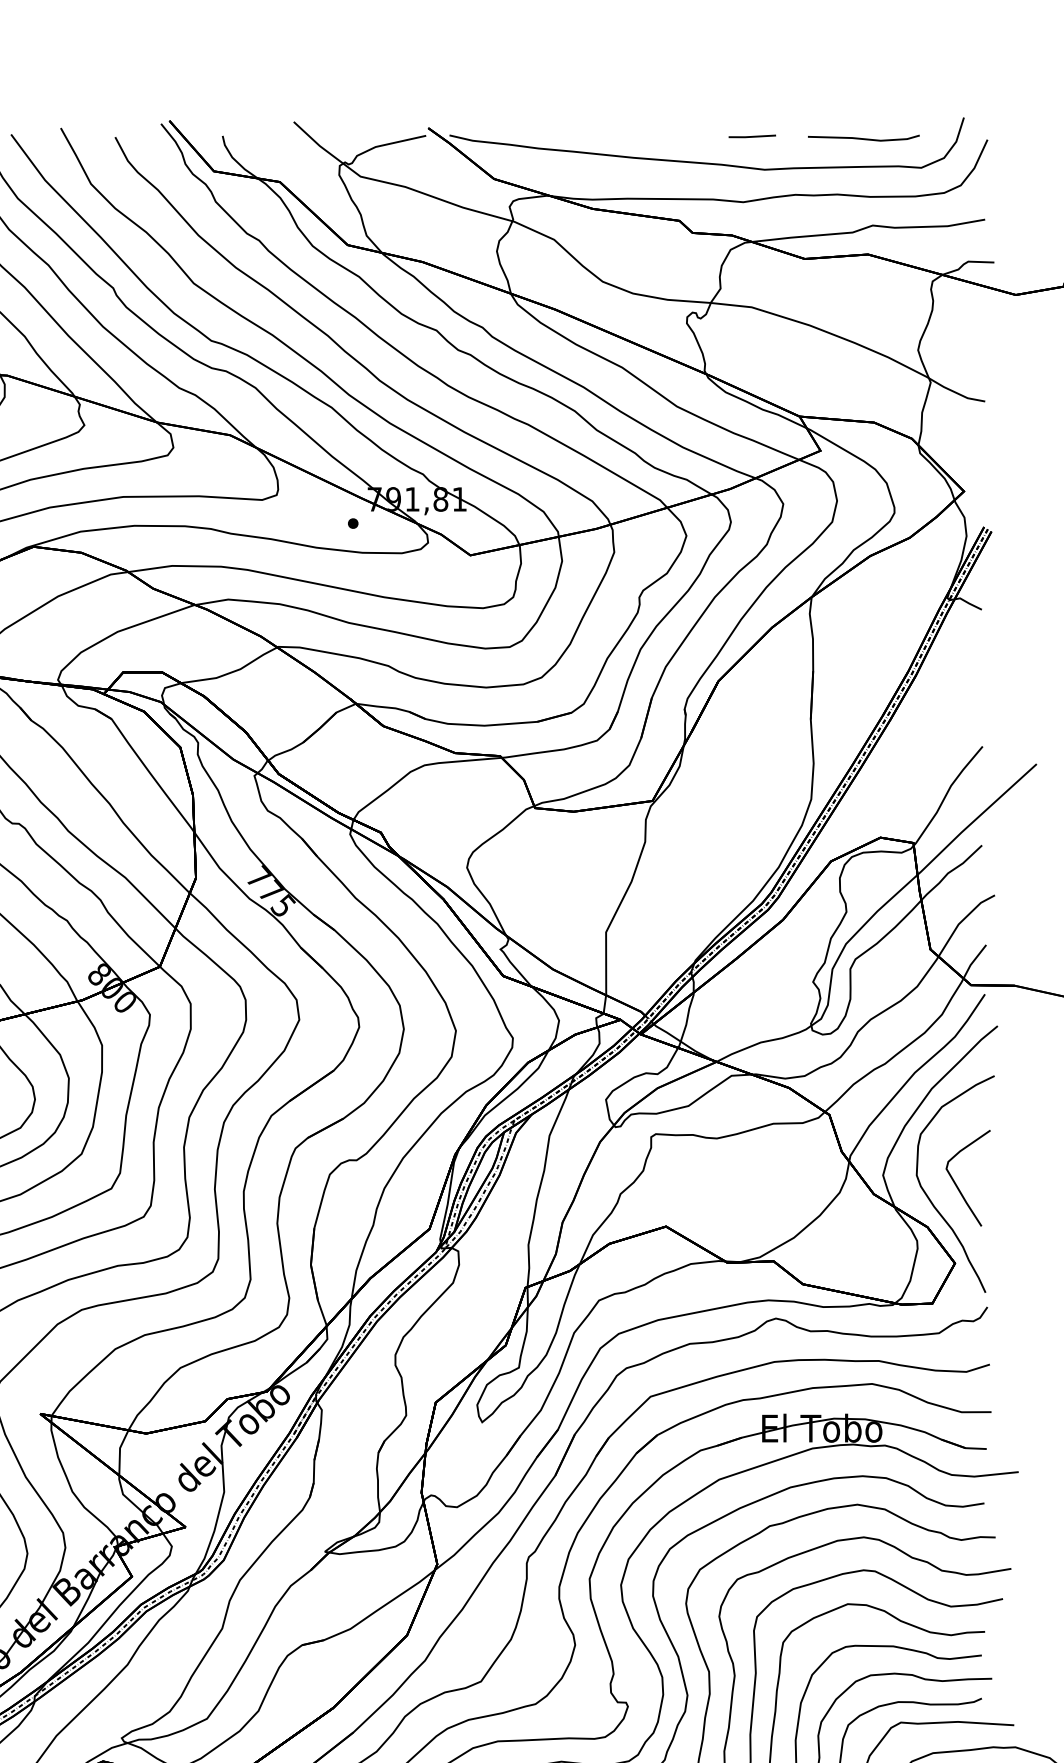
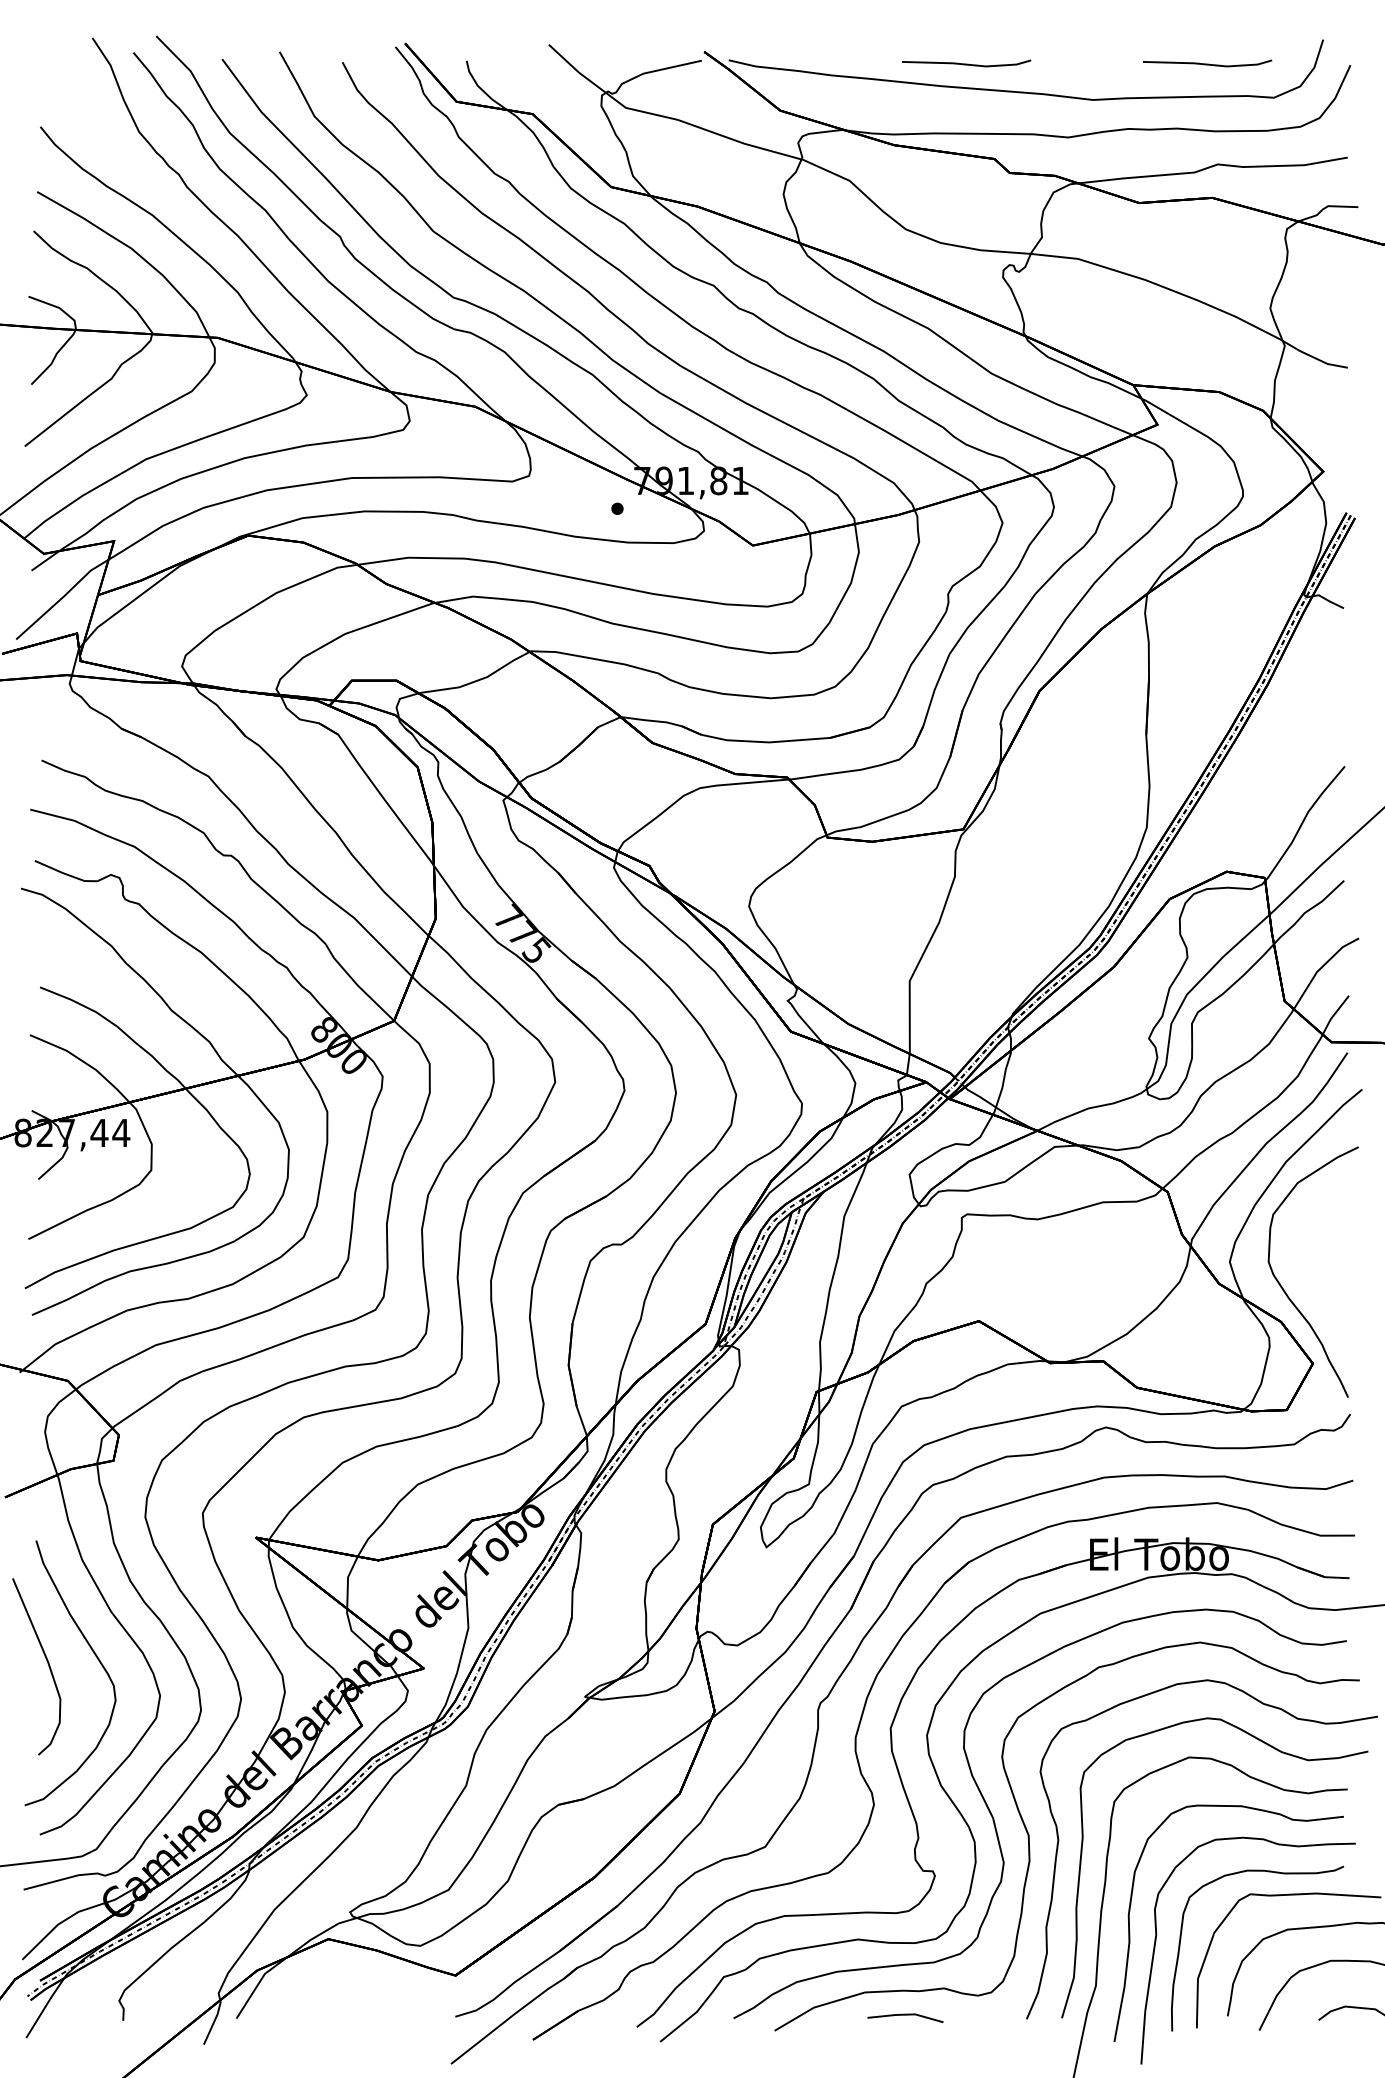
line: (752, 136) -> (1078, 61), removed
line: (655, 138) -> (966, 63), added
curve: (956, 1183) -> (1314, 1271), removed

